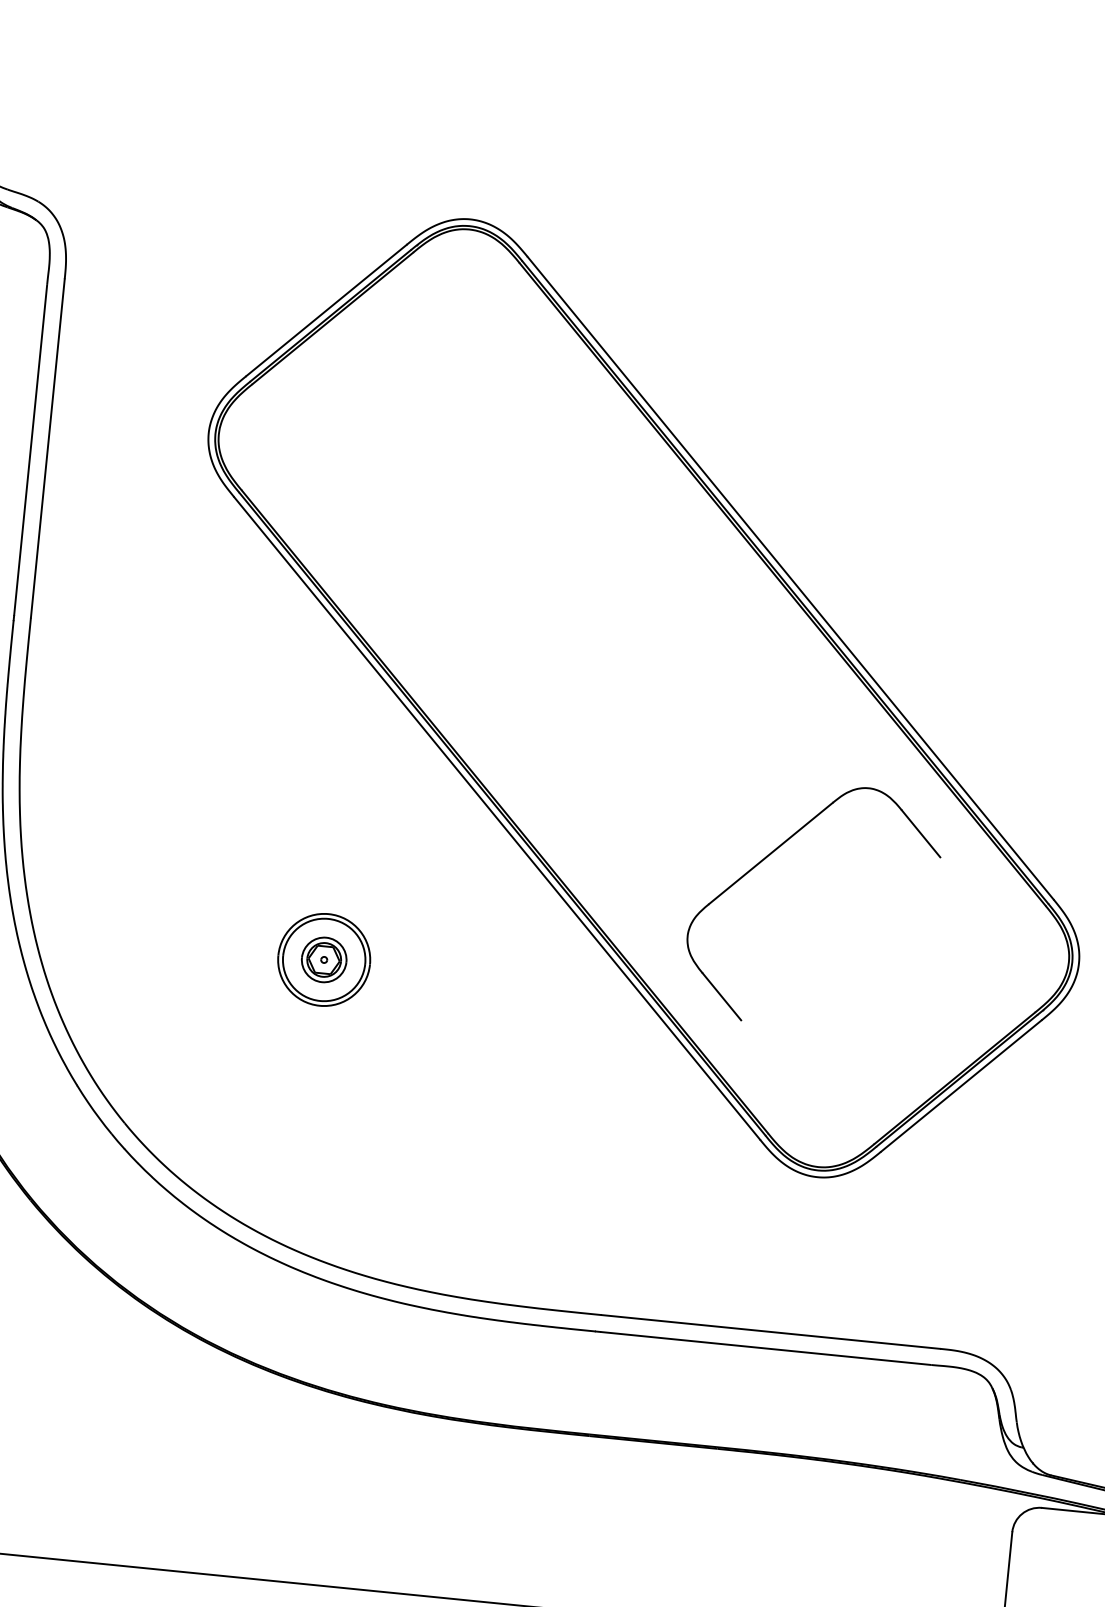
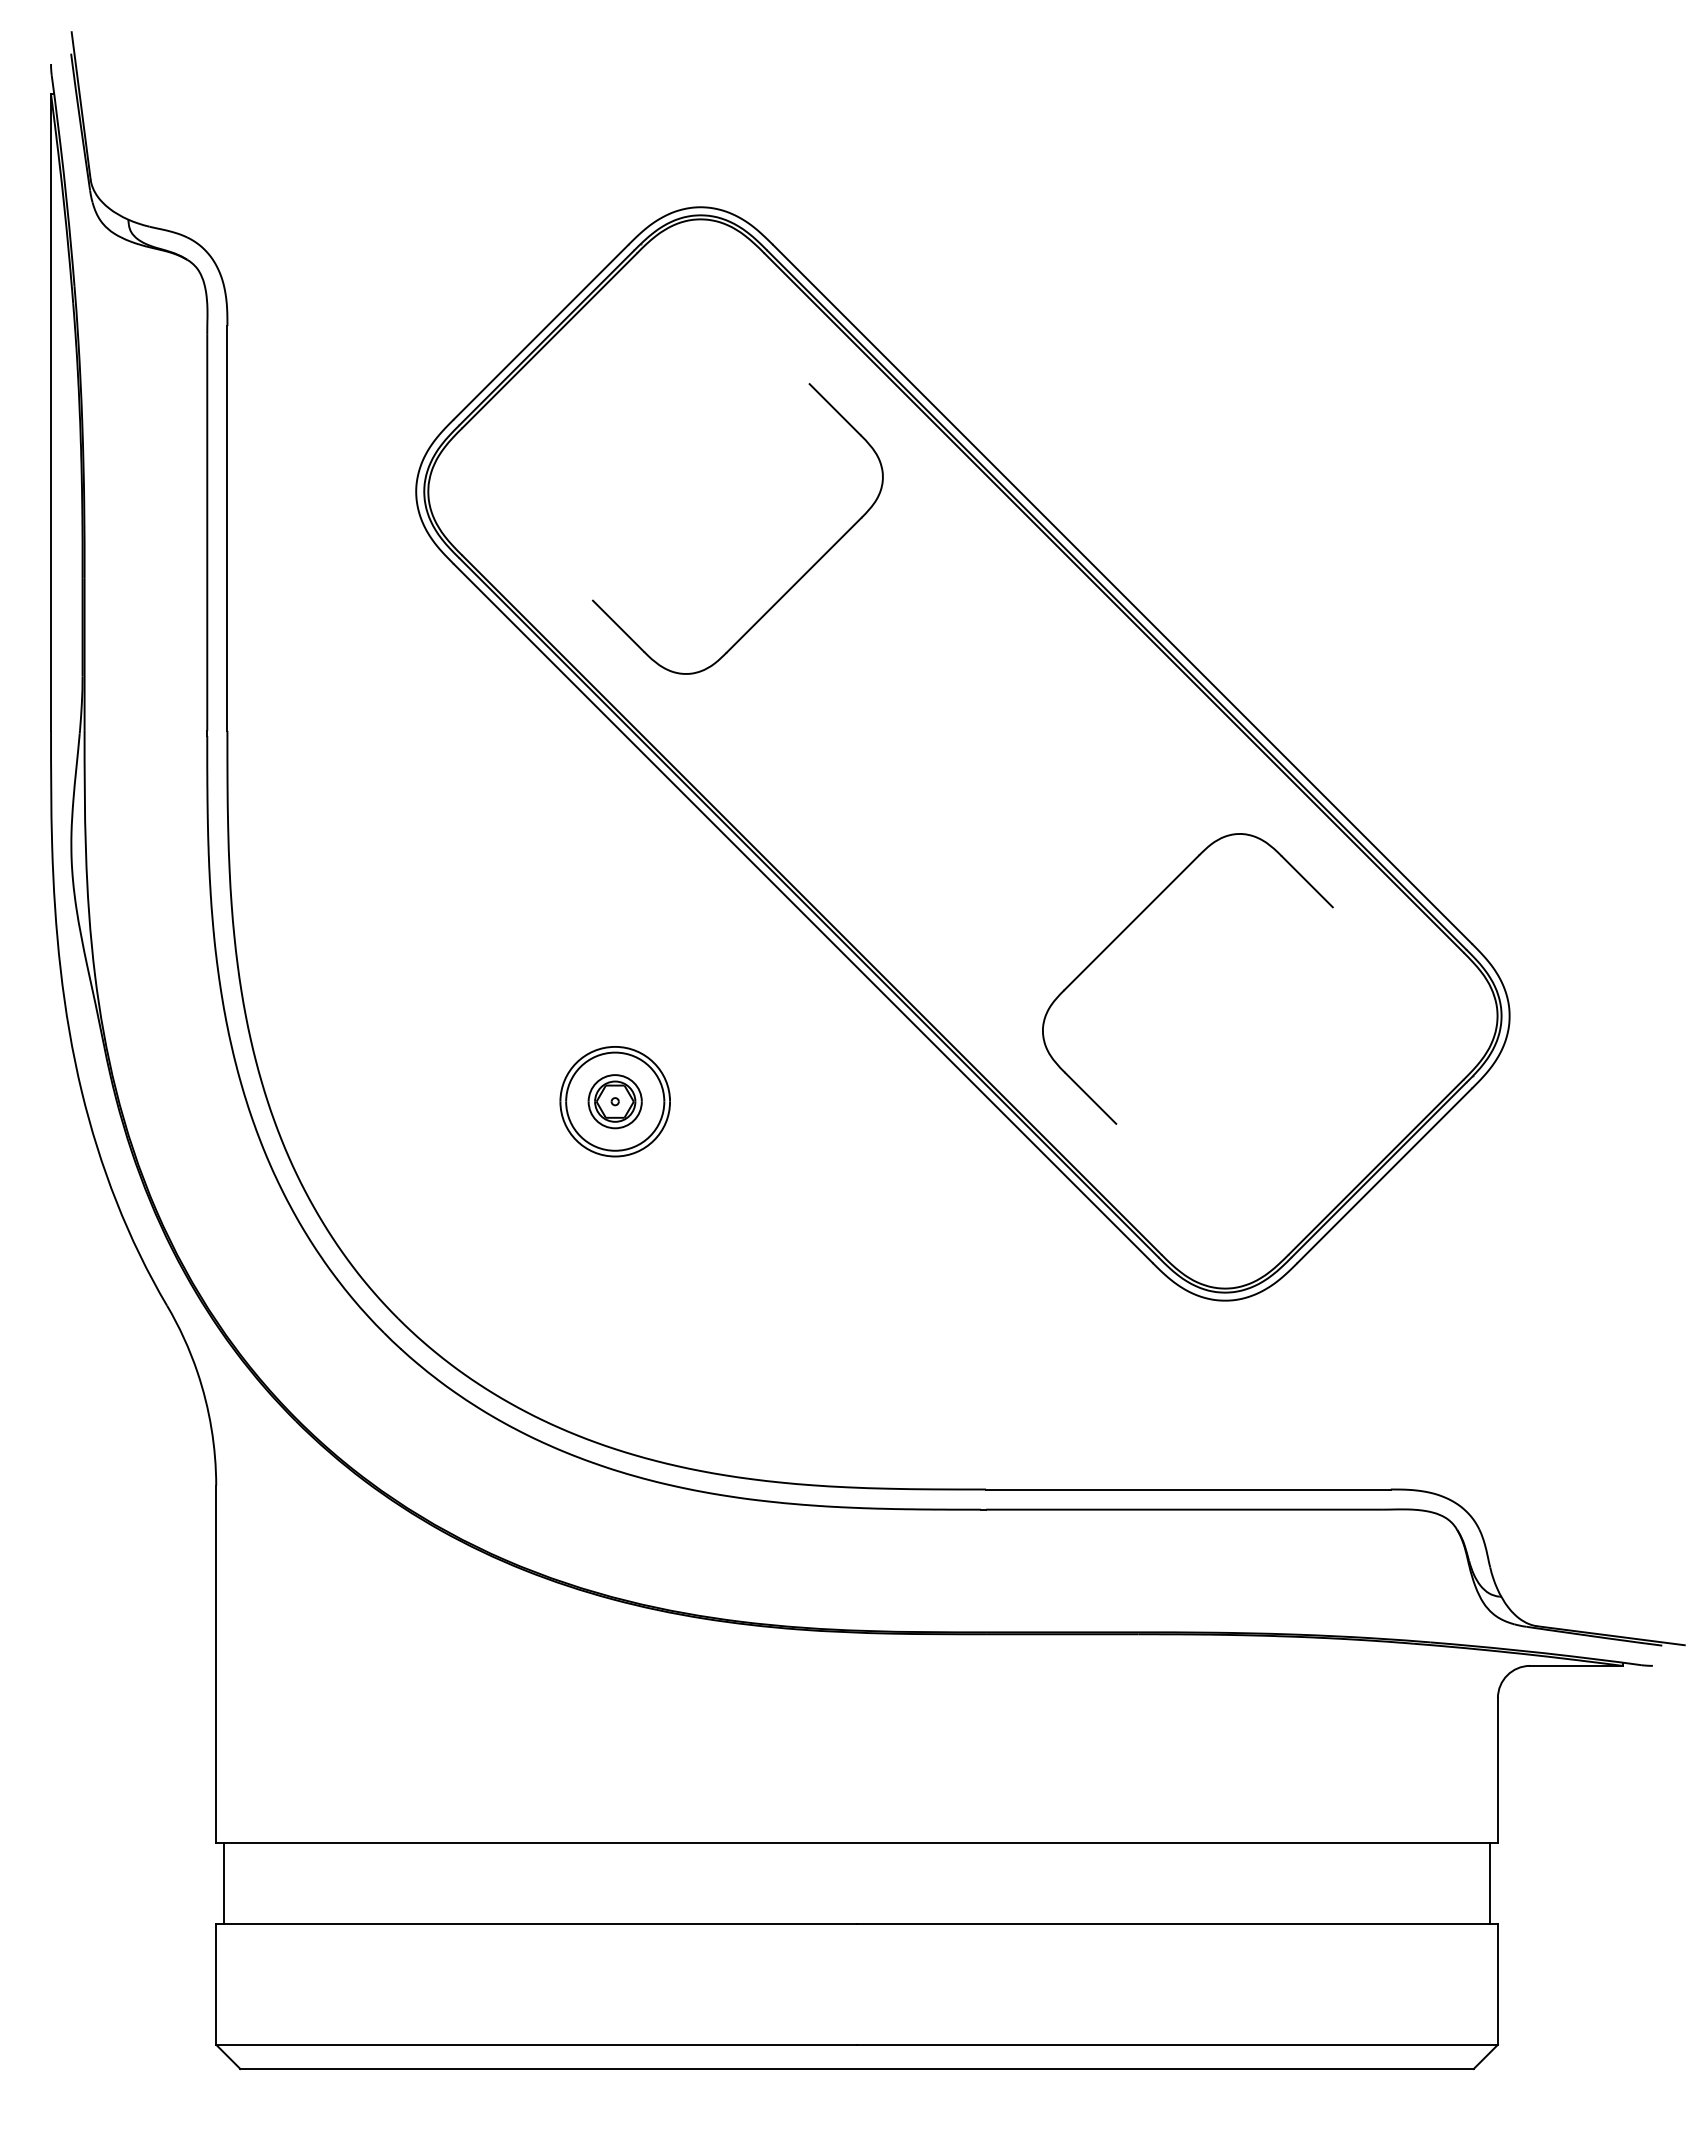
part: (516, 542) -> (793, 584), added

